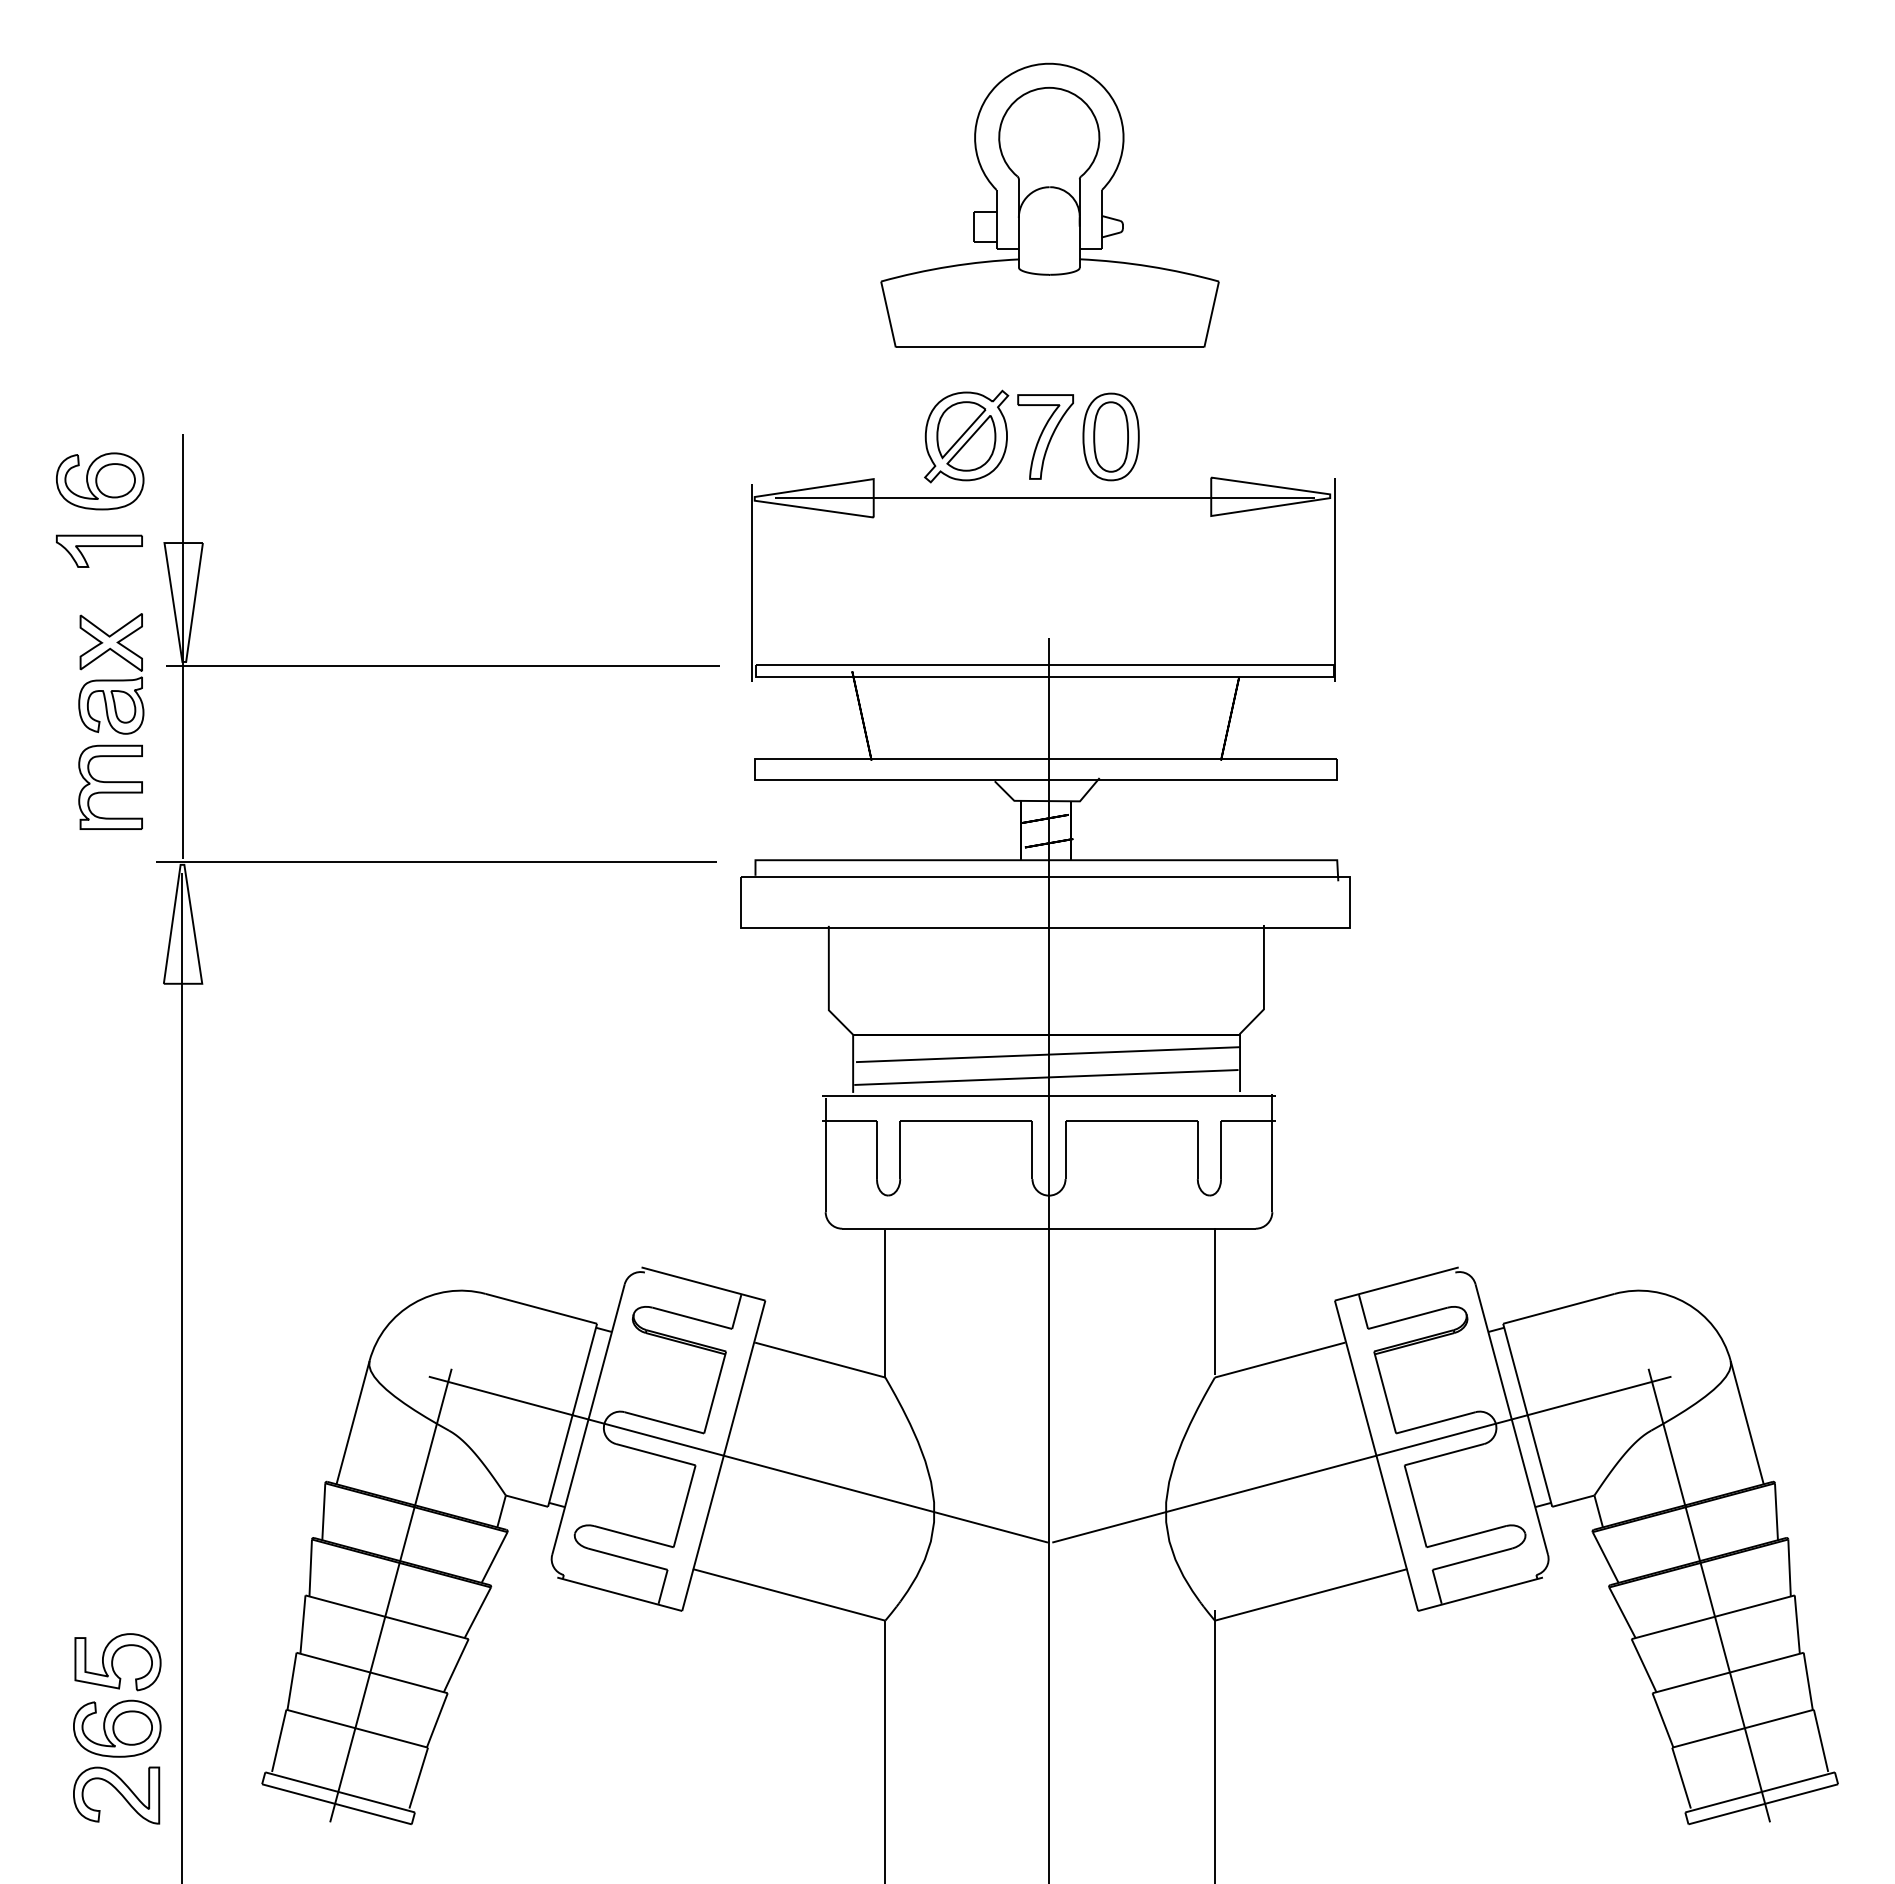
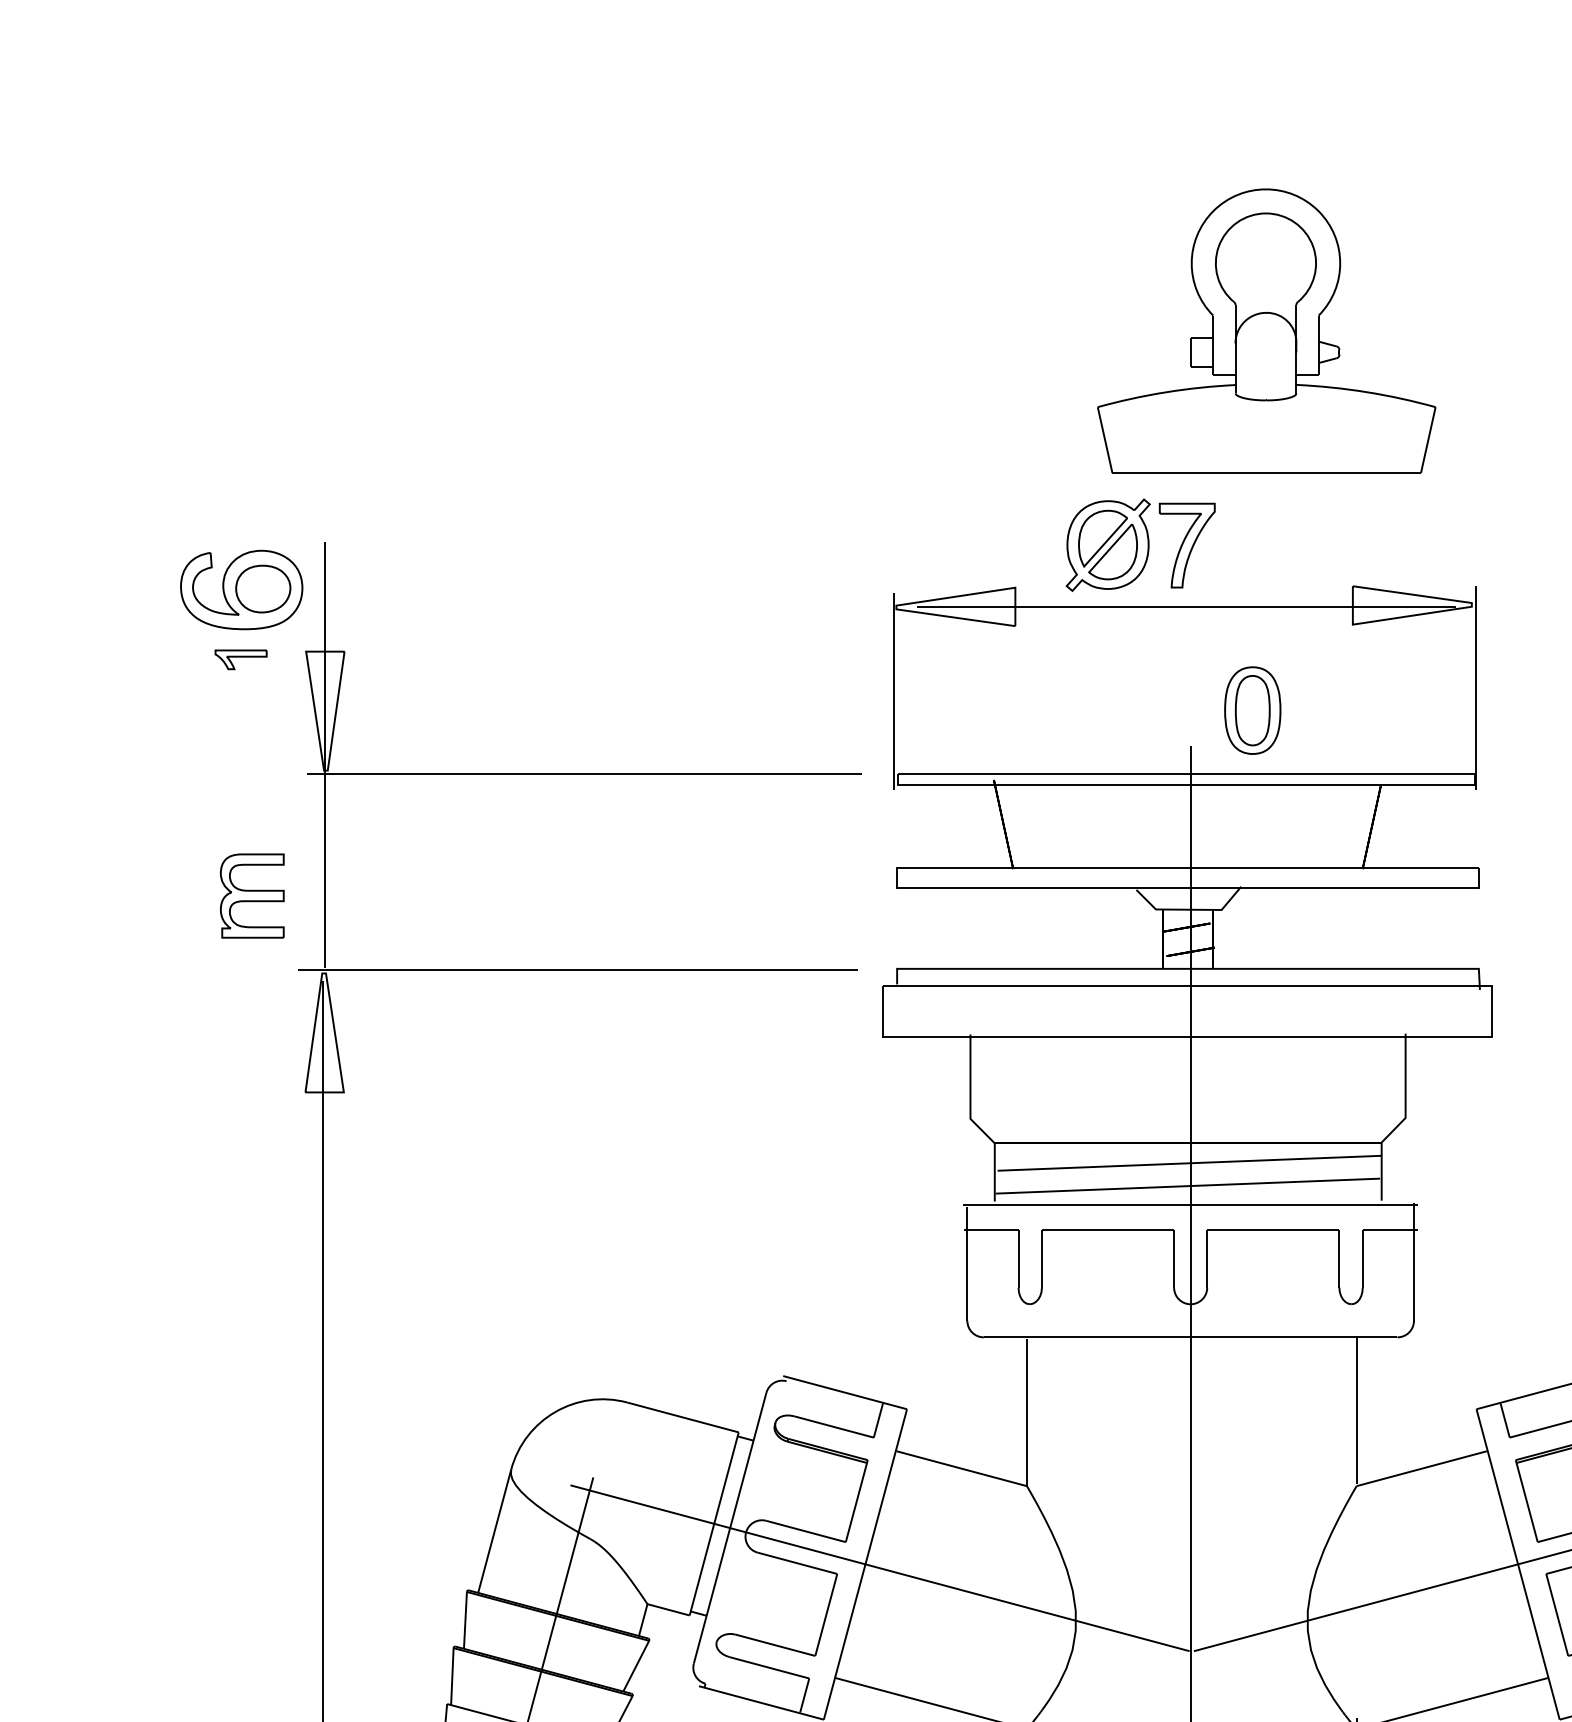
part: (1049, 204) -> (1266, 330), moved
part: (1110, 436) -> (1252, 710), moved
part: (100, 481) -> (242, 590), size x1.4
part: (99, 550) -> (241, 659), size x0.6
part: (111, 673) -> (253, 782), removed

